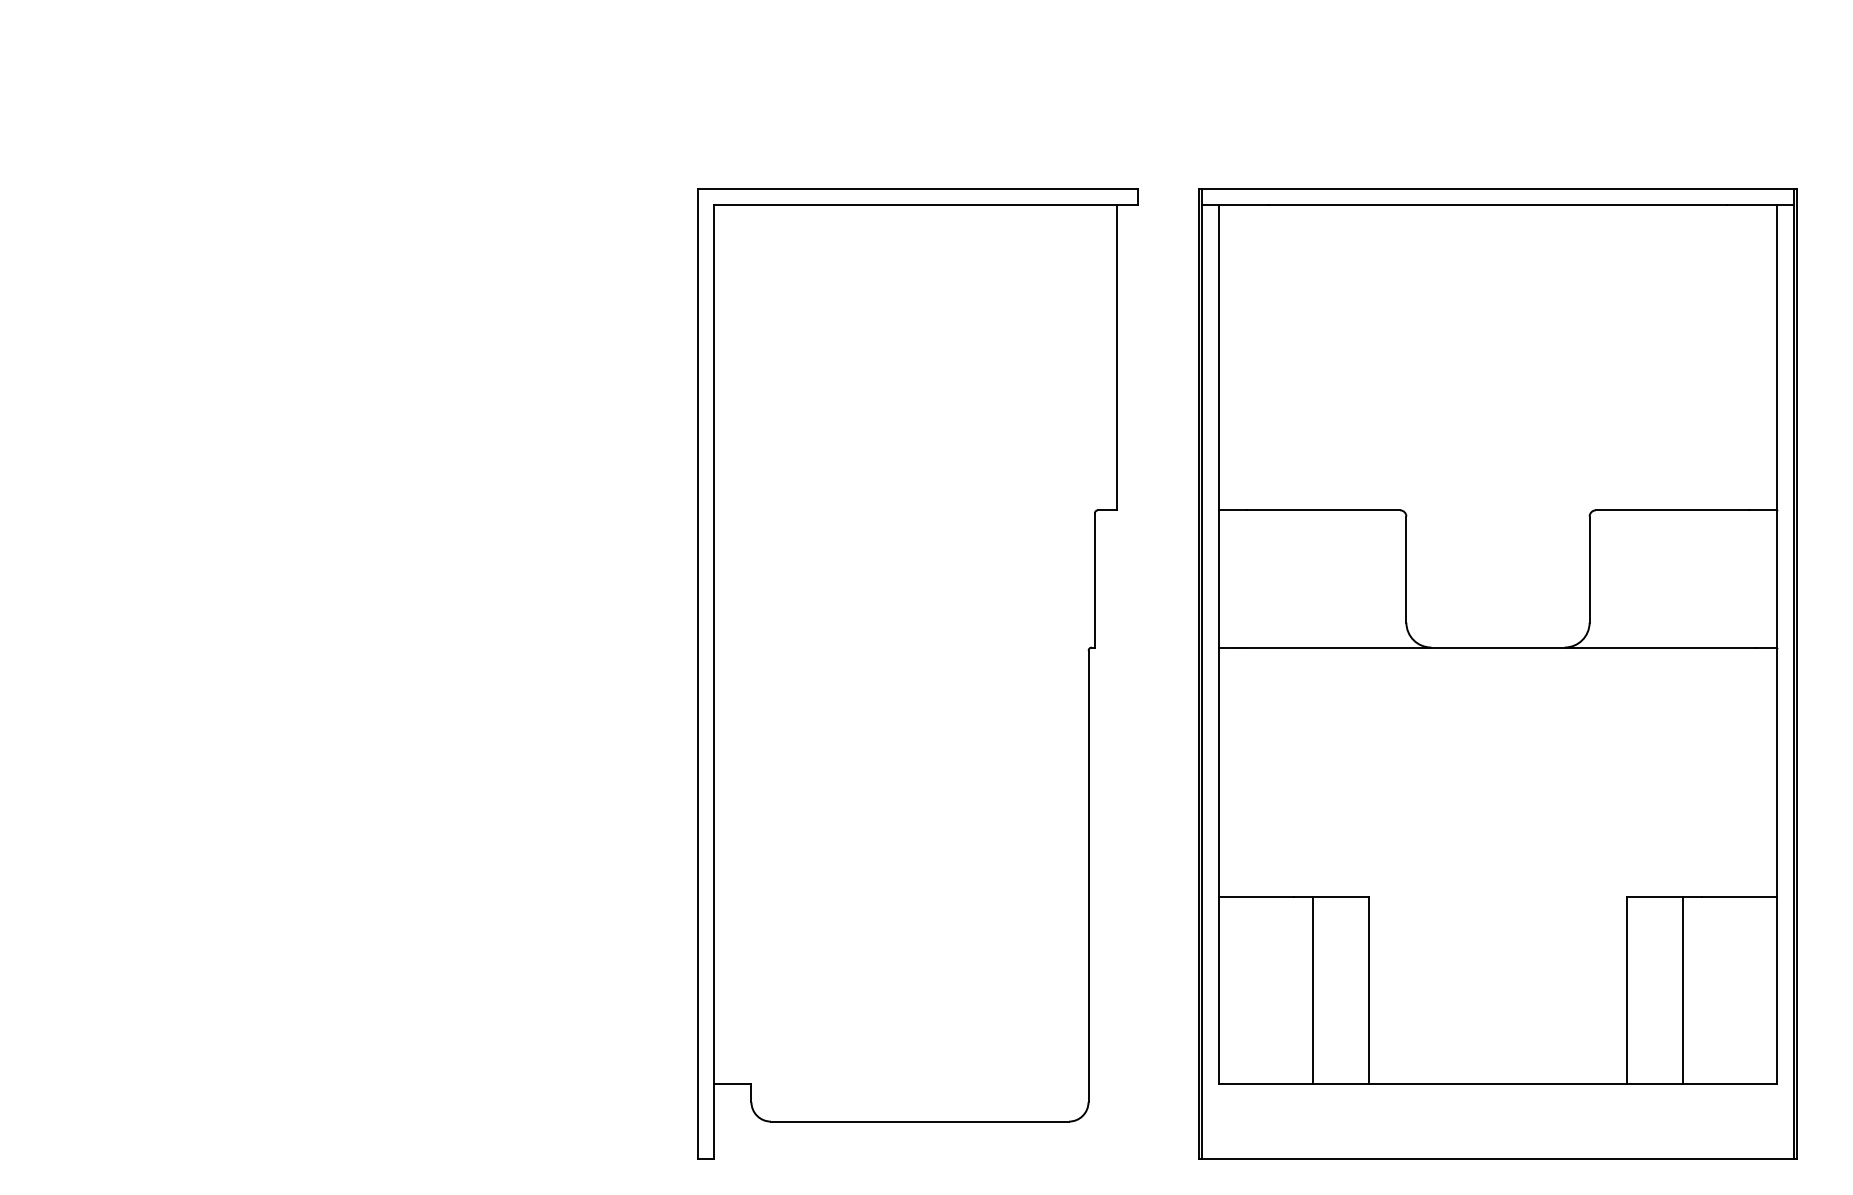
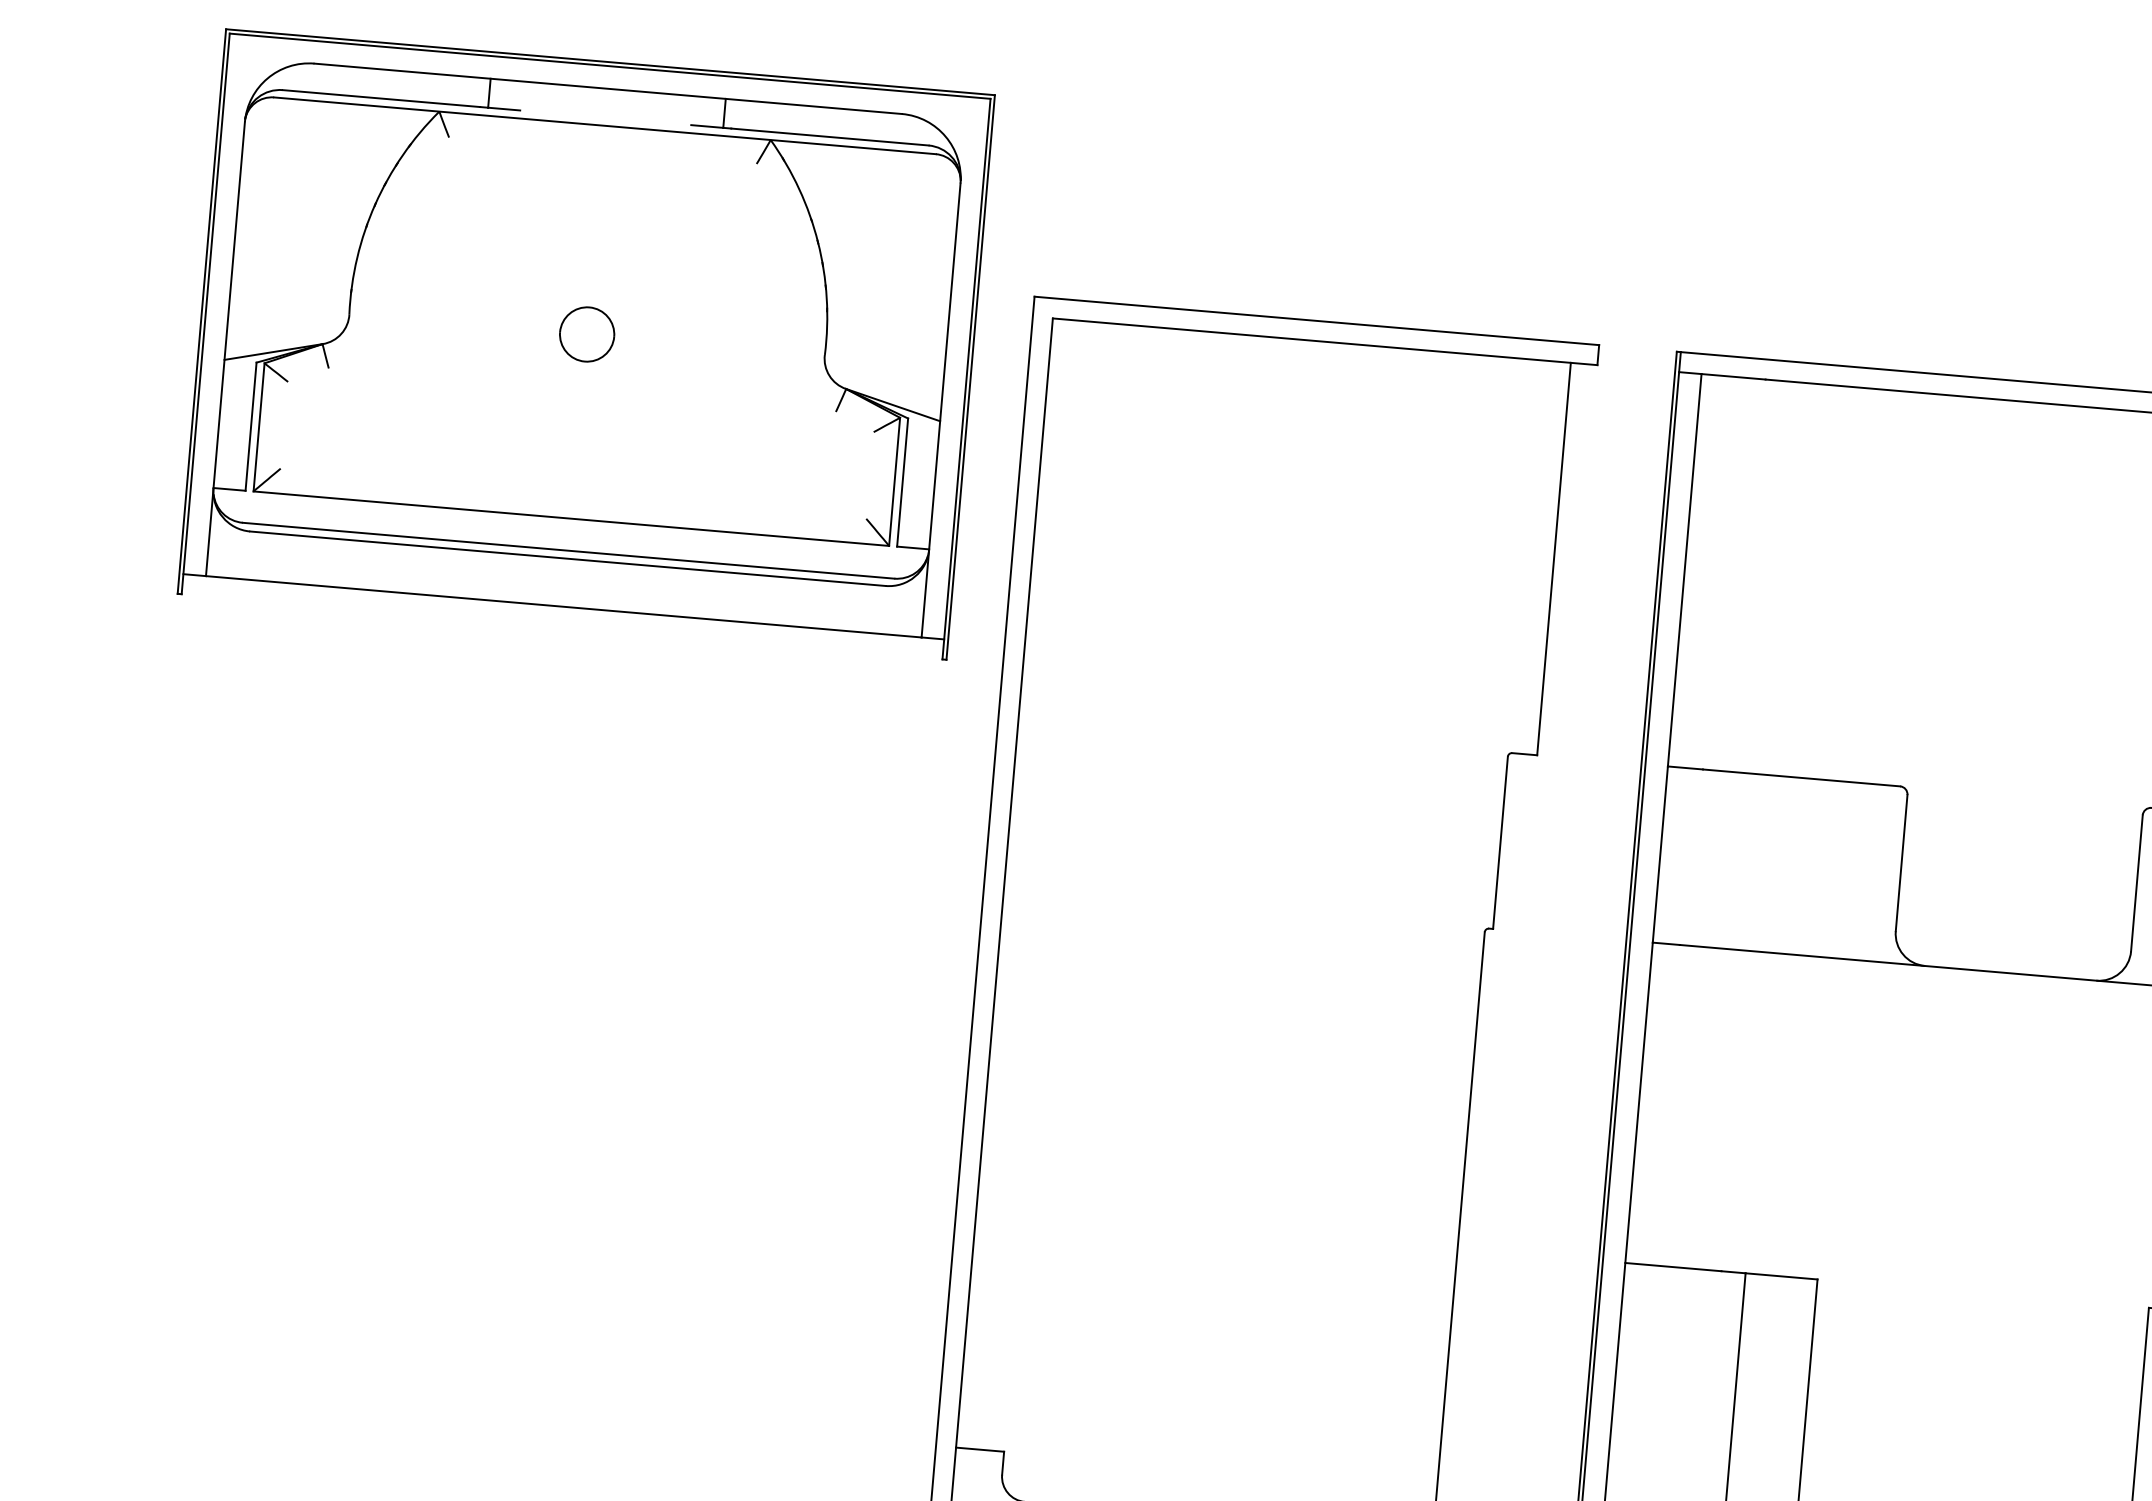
part: (354, 255) -> (585, 344), added

